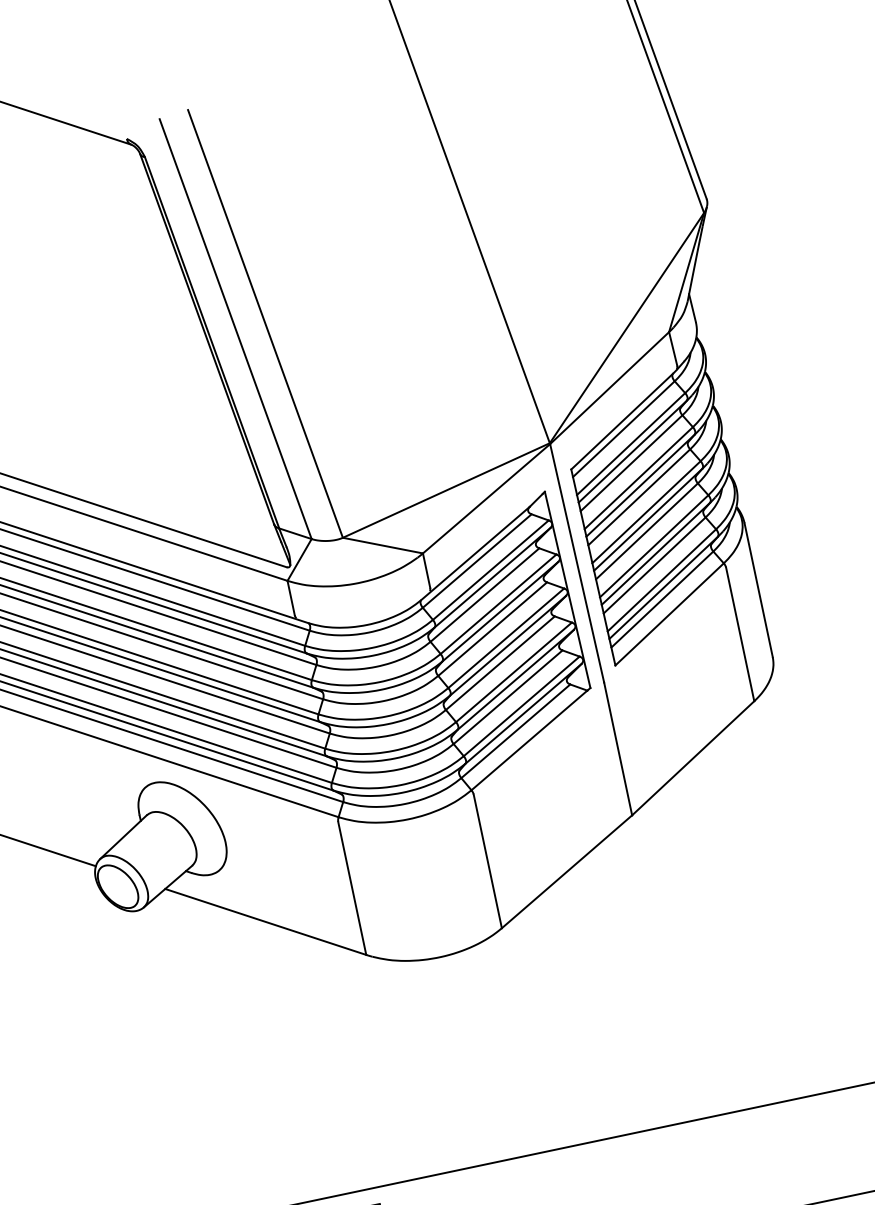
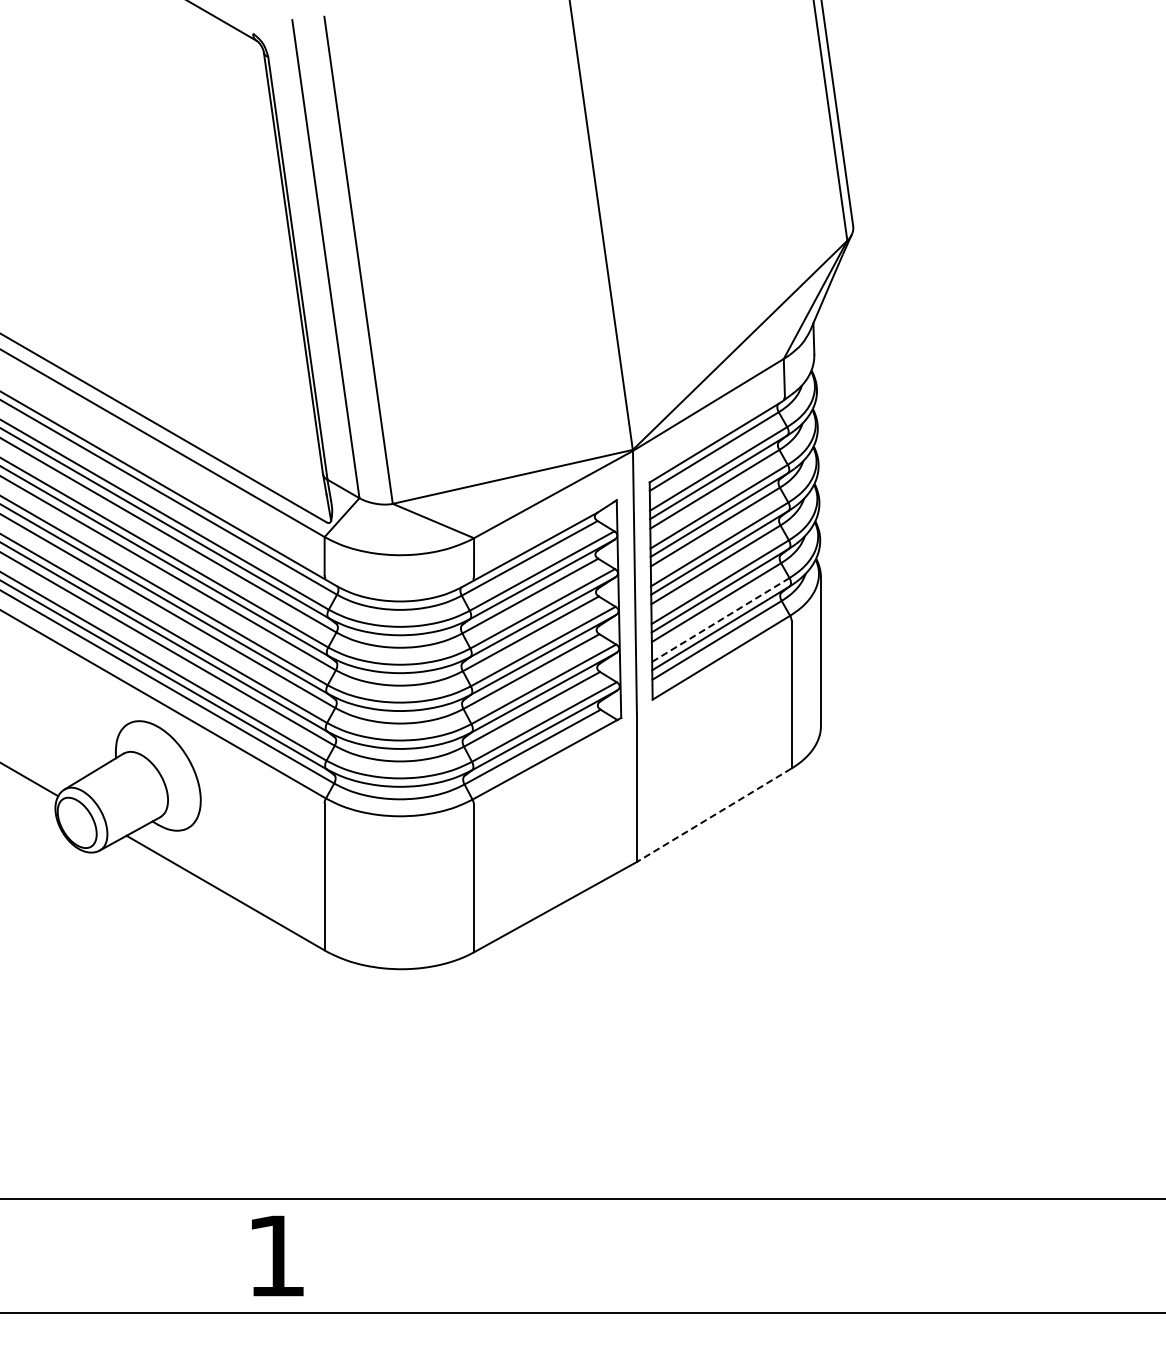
line: (661, 580) -> (720, 620), solid -> dashed
line: (692, 758) -> (713, 815), solid -> dashed

